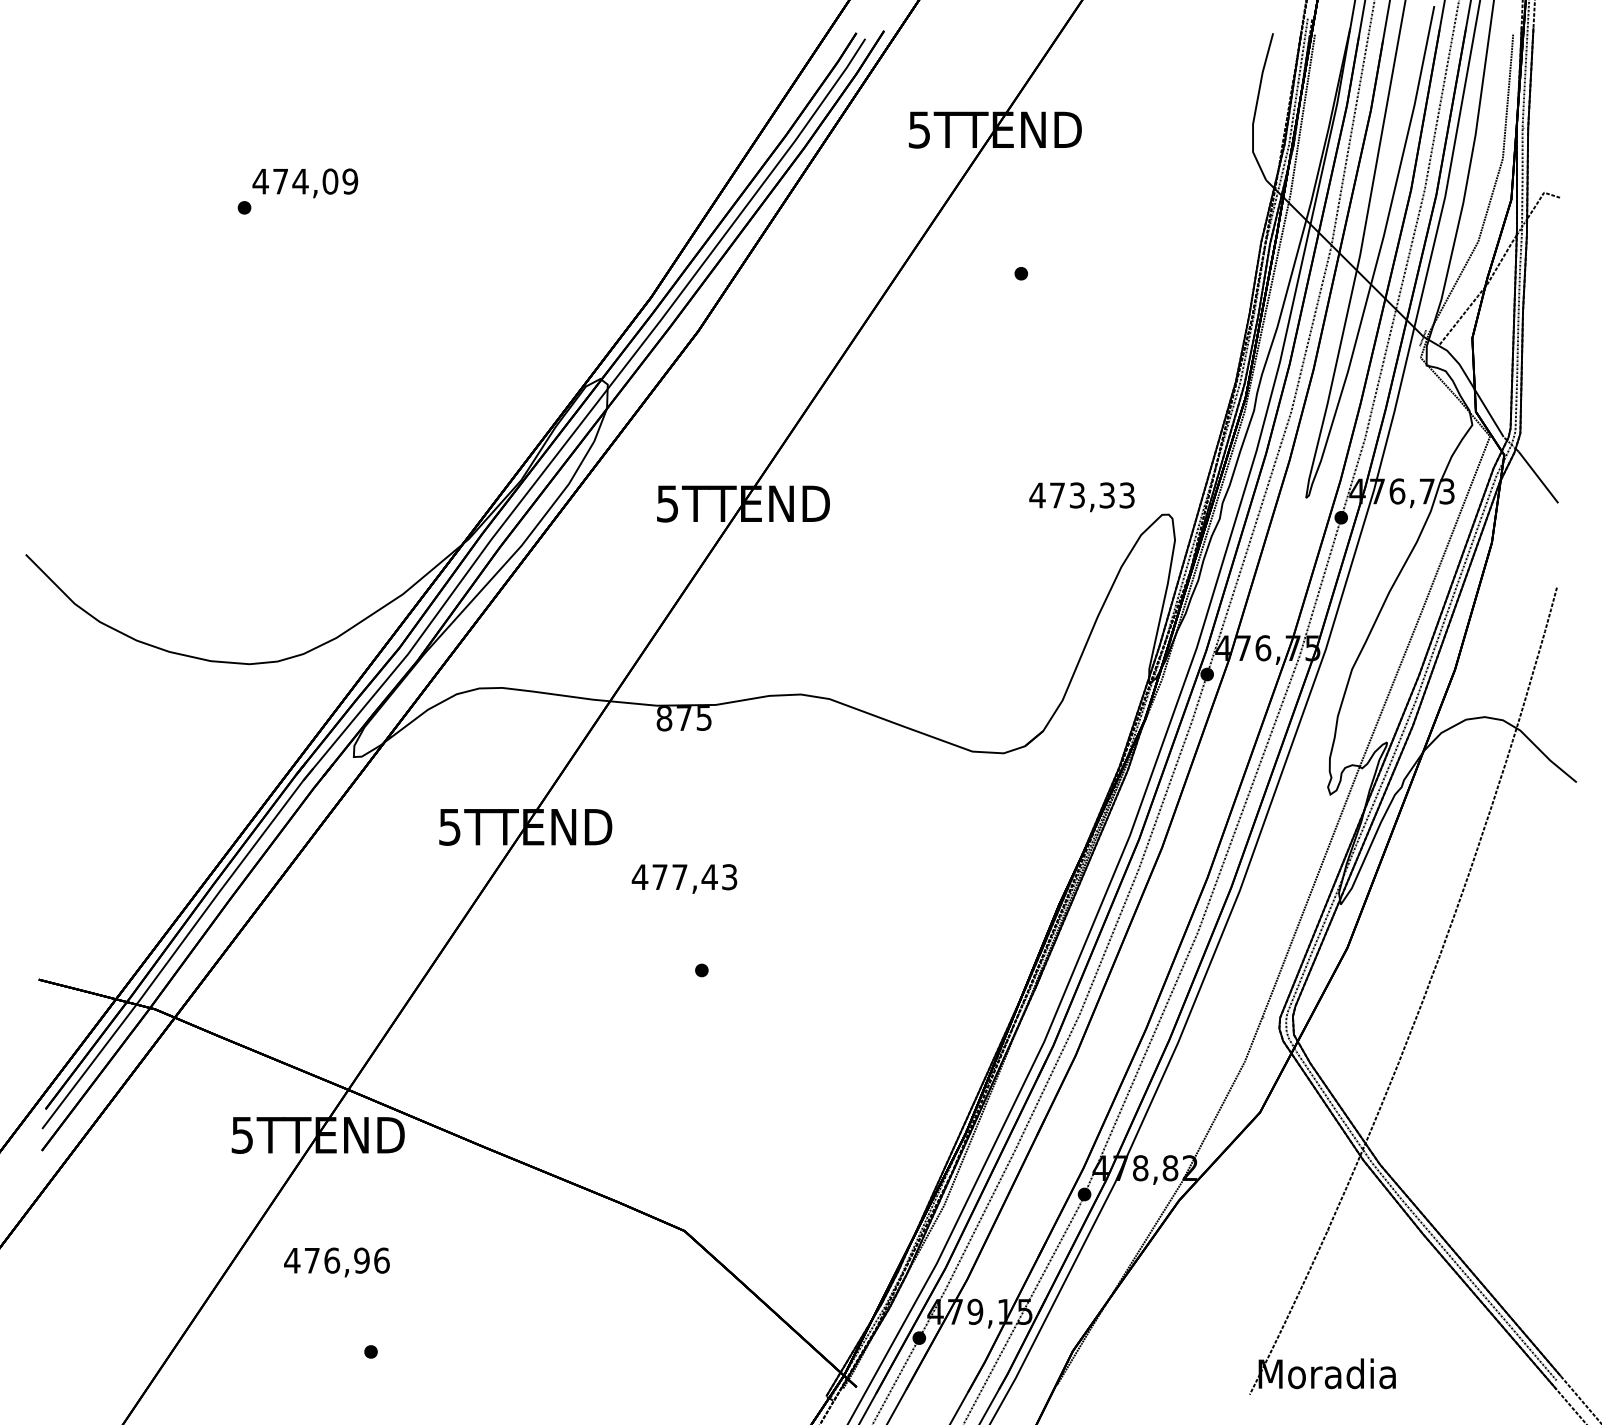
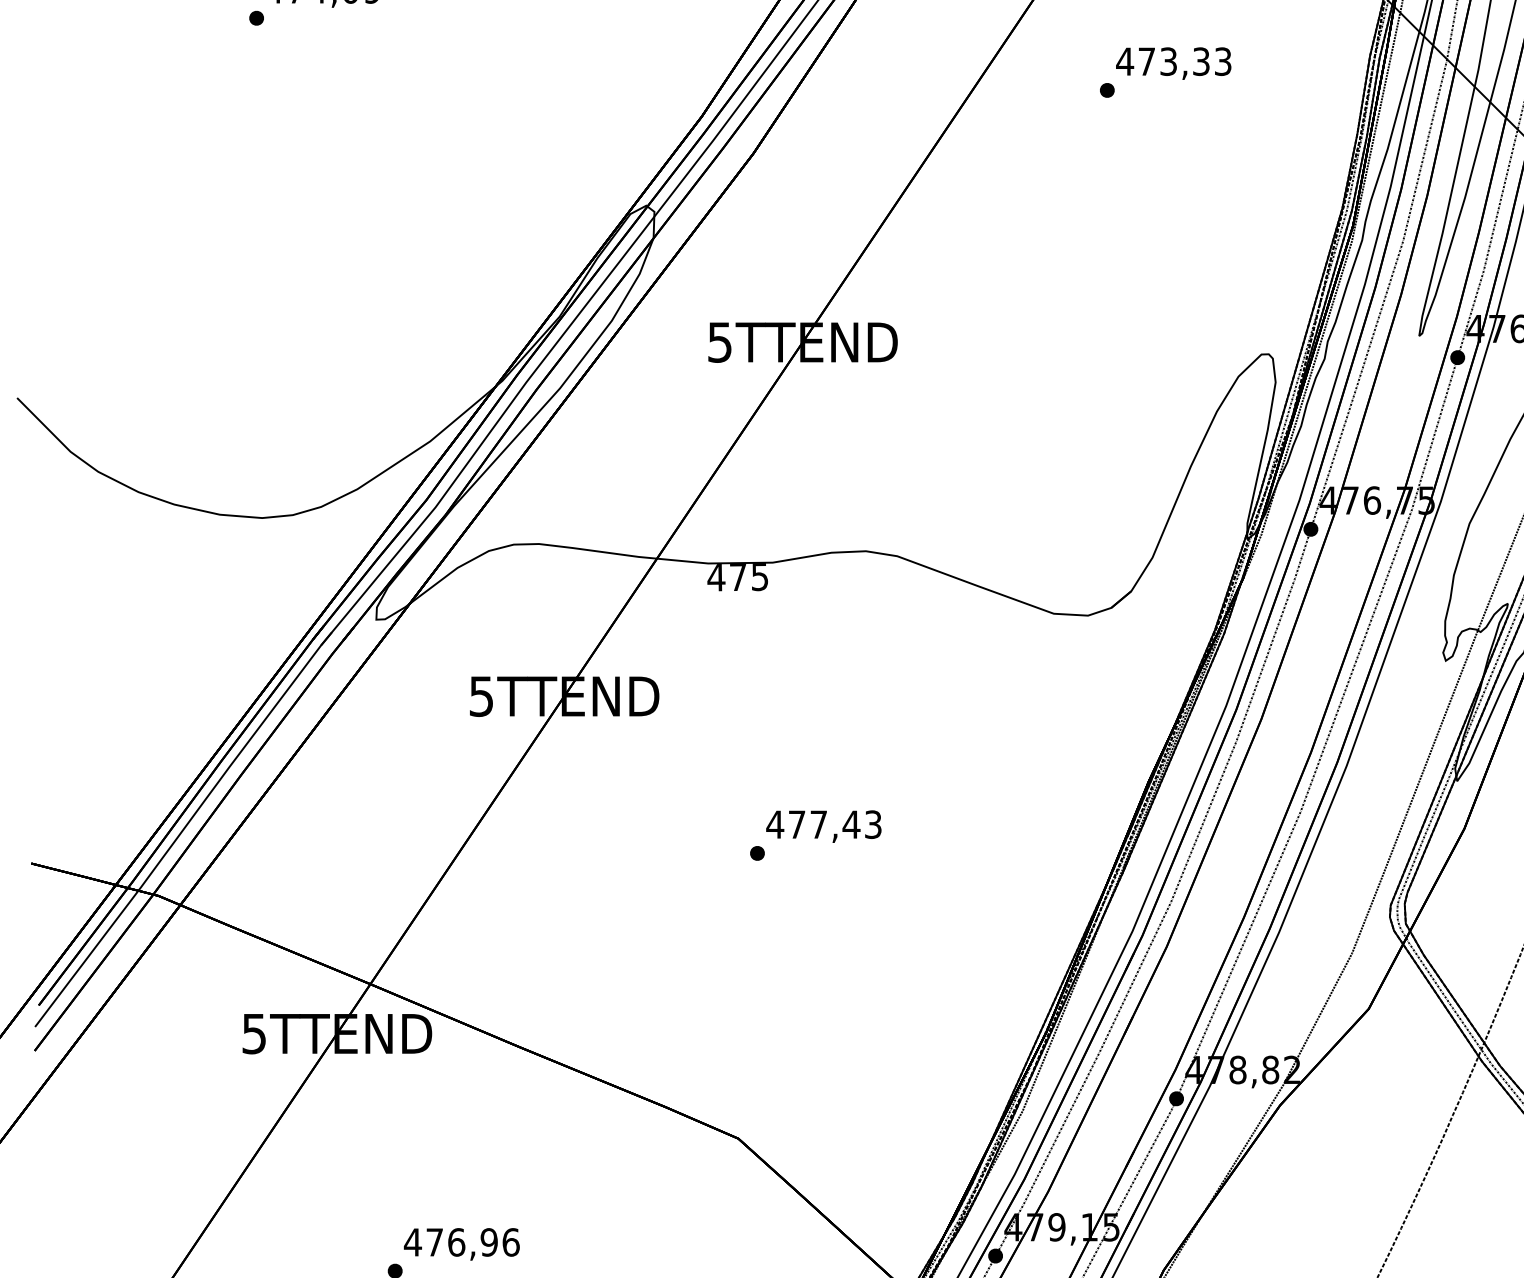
text: (1081, 497) -> (1173, 63), moved
text: (664, 718) -> (716, 577), 875 -> 475
text: (684, 878) -> (823, 826), moved
text: (336, 1262) -> (461, 1244), moved

